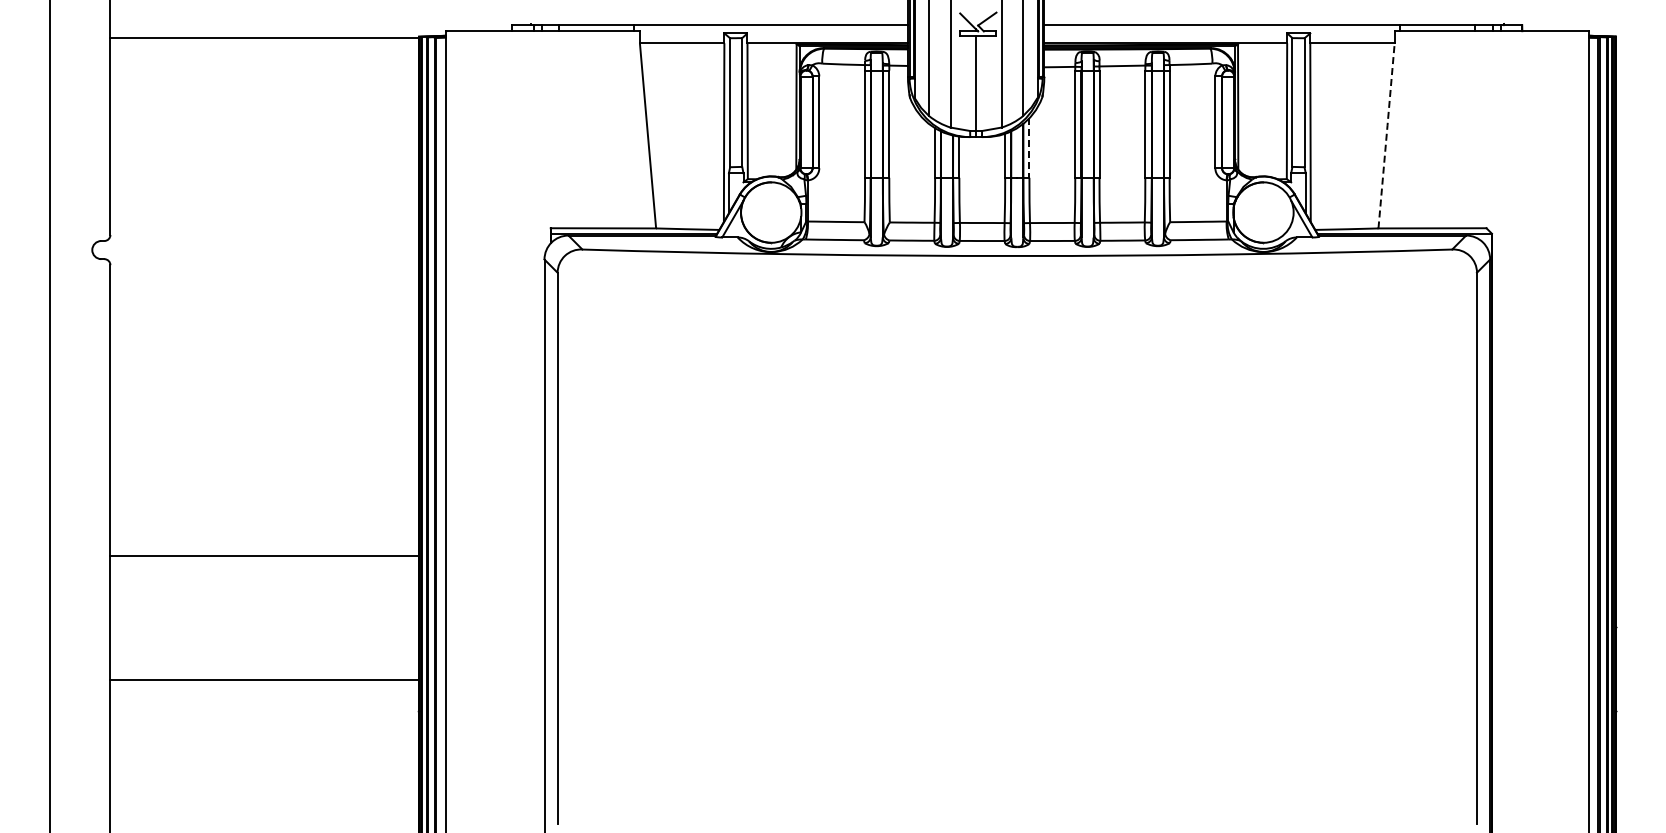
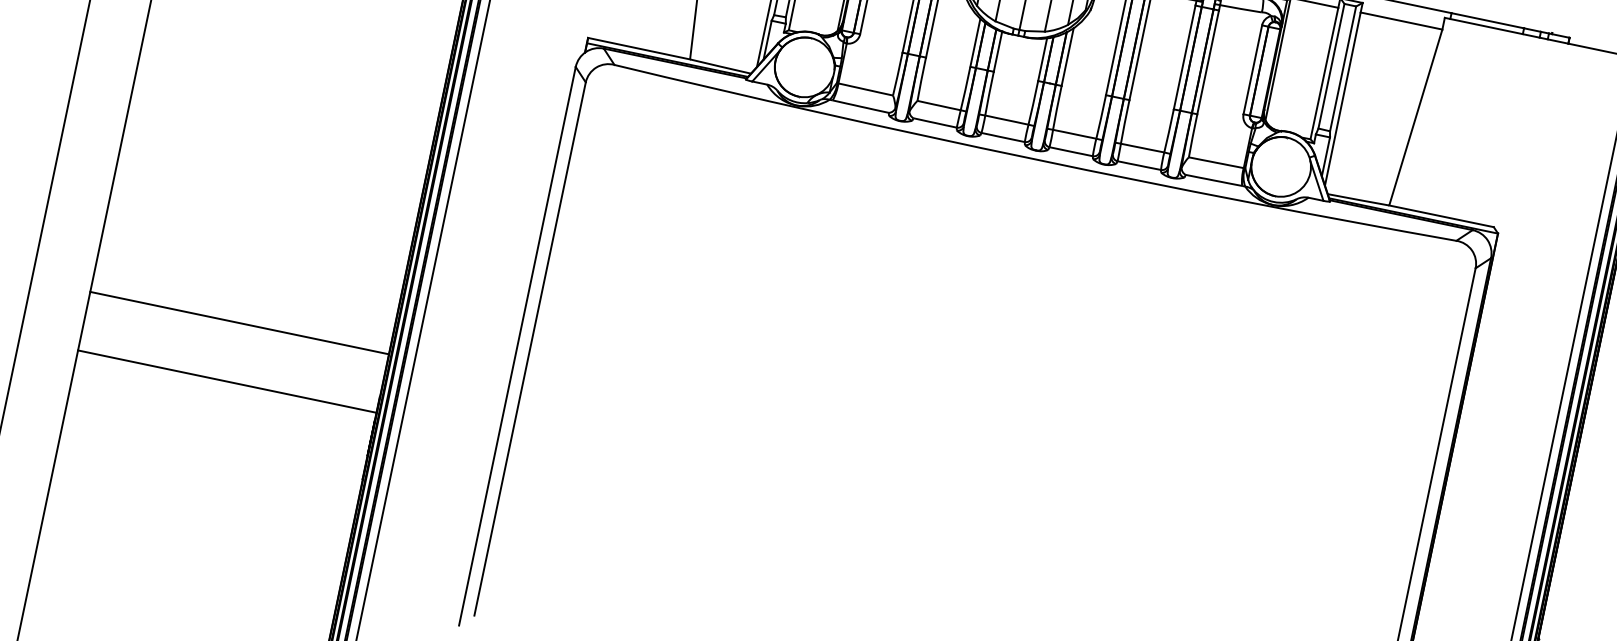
line: (1386, 134) -> (1416, 116), dashed -> solid
line: (1029, 147) -> (1067, 56), dashed -> solid
line: (264, 555) -> (239, 322), moved
line: (264, 680) -> (227, 381), moved

